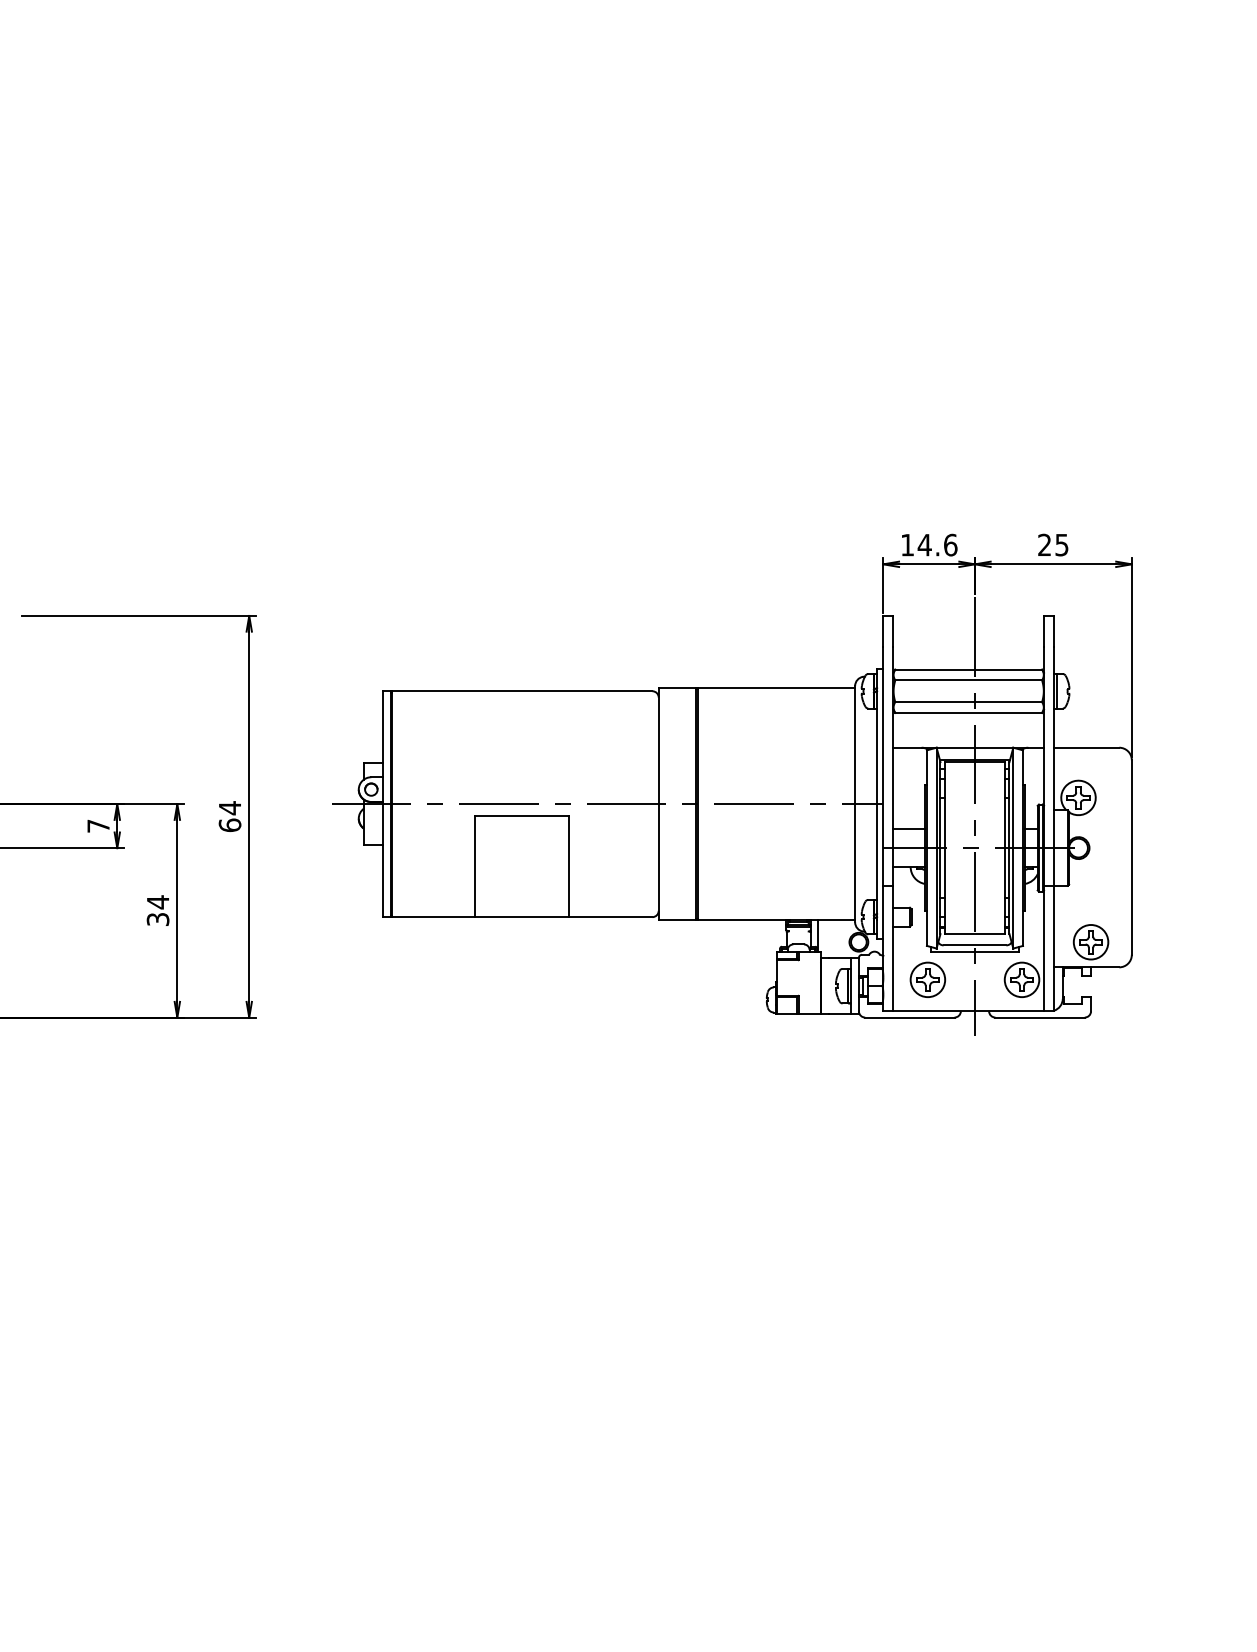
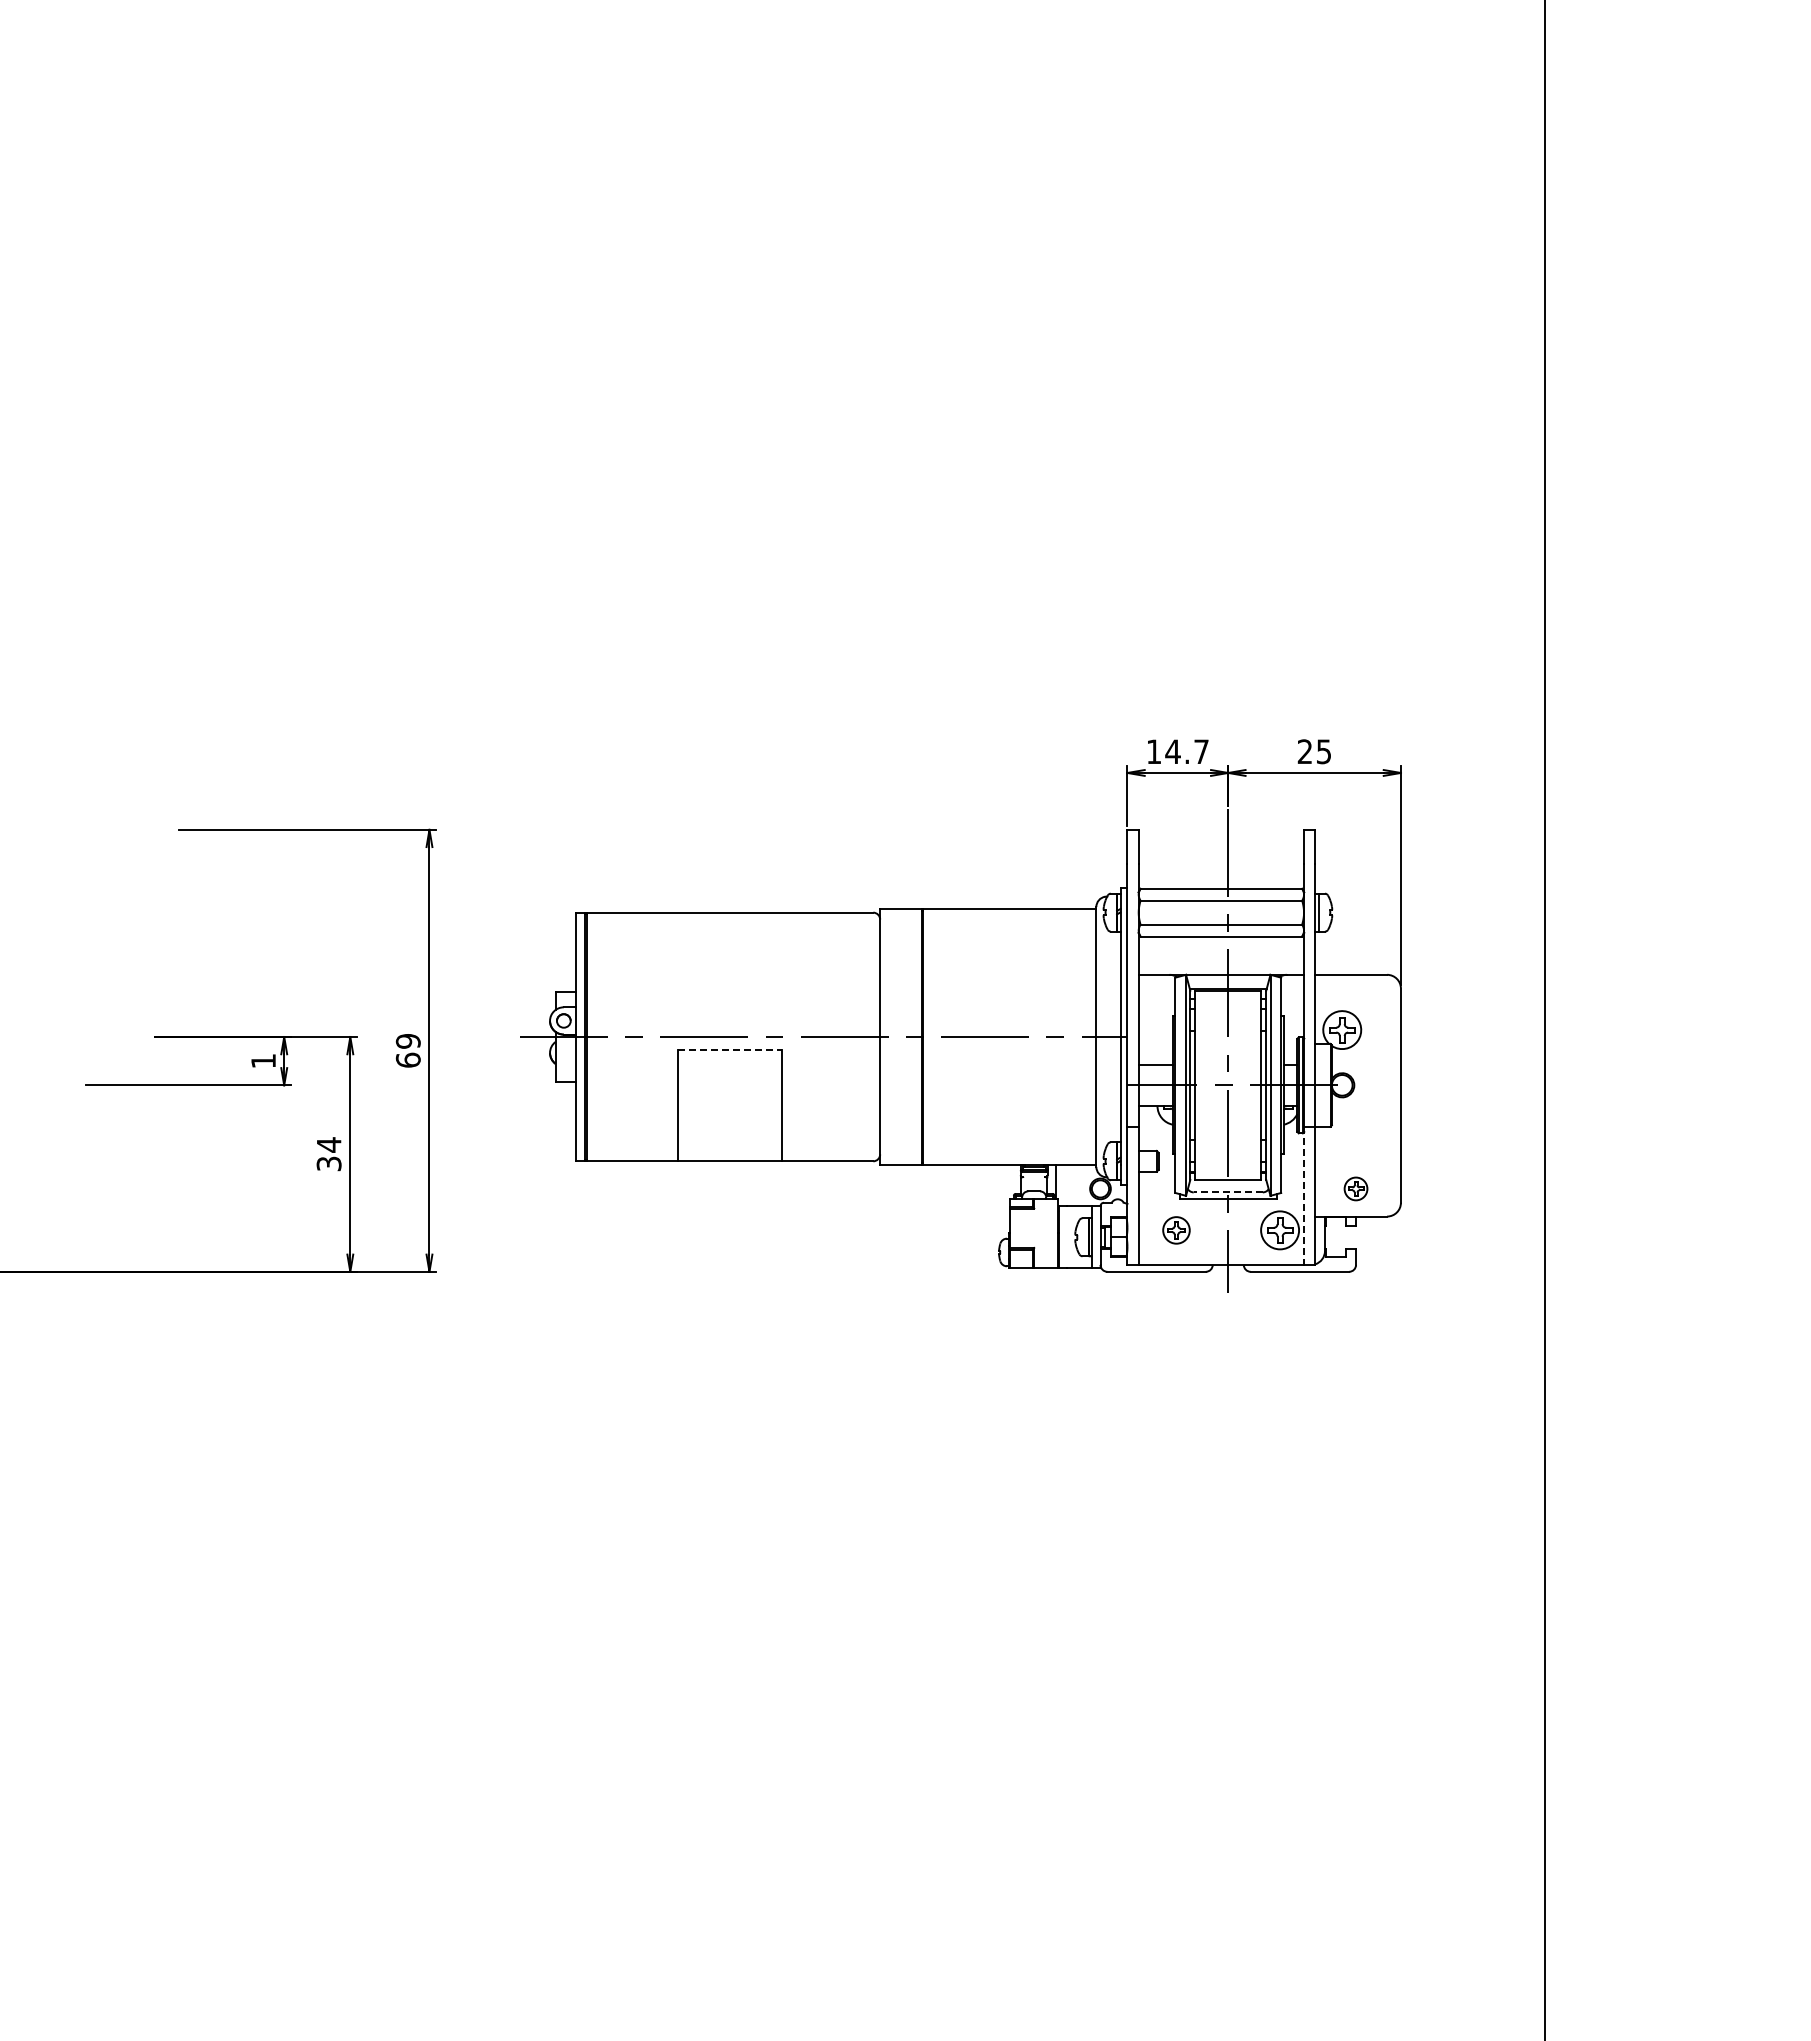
text: (950, 544) -> (1201, 751), 14.6 -> 14.7
text: (229, 808) -> (407, 1041), 64 -> 69
line: (521, 816) -> (729, 1050), solid -> dashed
text: (98, 826) -> (263, 1061), 7 -> 1
part: (1090, 941) -> (1355, 1188), size x0.6
line: (975, 945) -> (1228, 1192), solid -> dashed
line: (1044, 949) -> (1304, 1196), solid -> dashed
part: (927, 980) -> (1176, 1230), size x0.7

